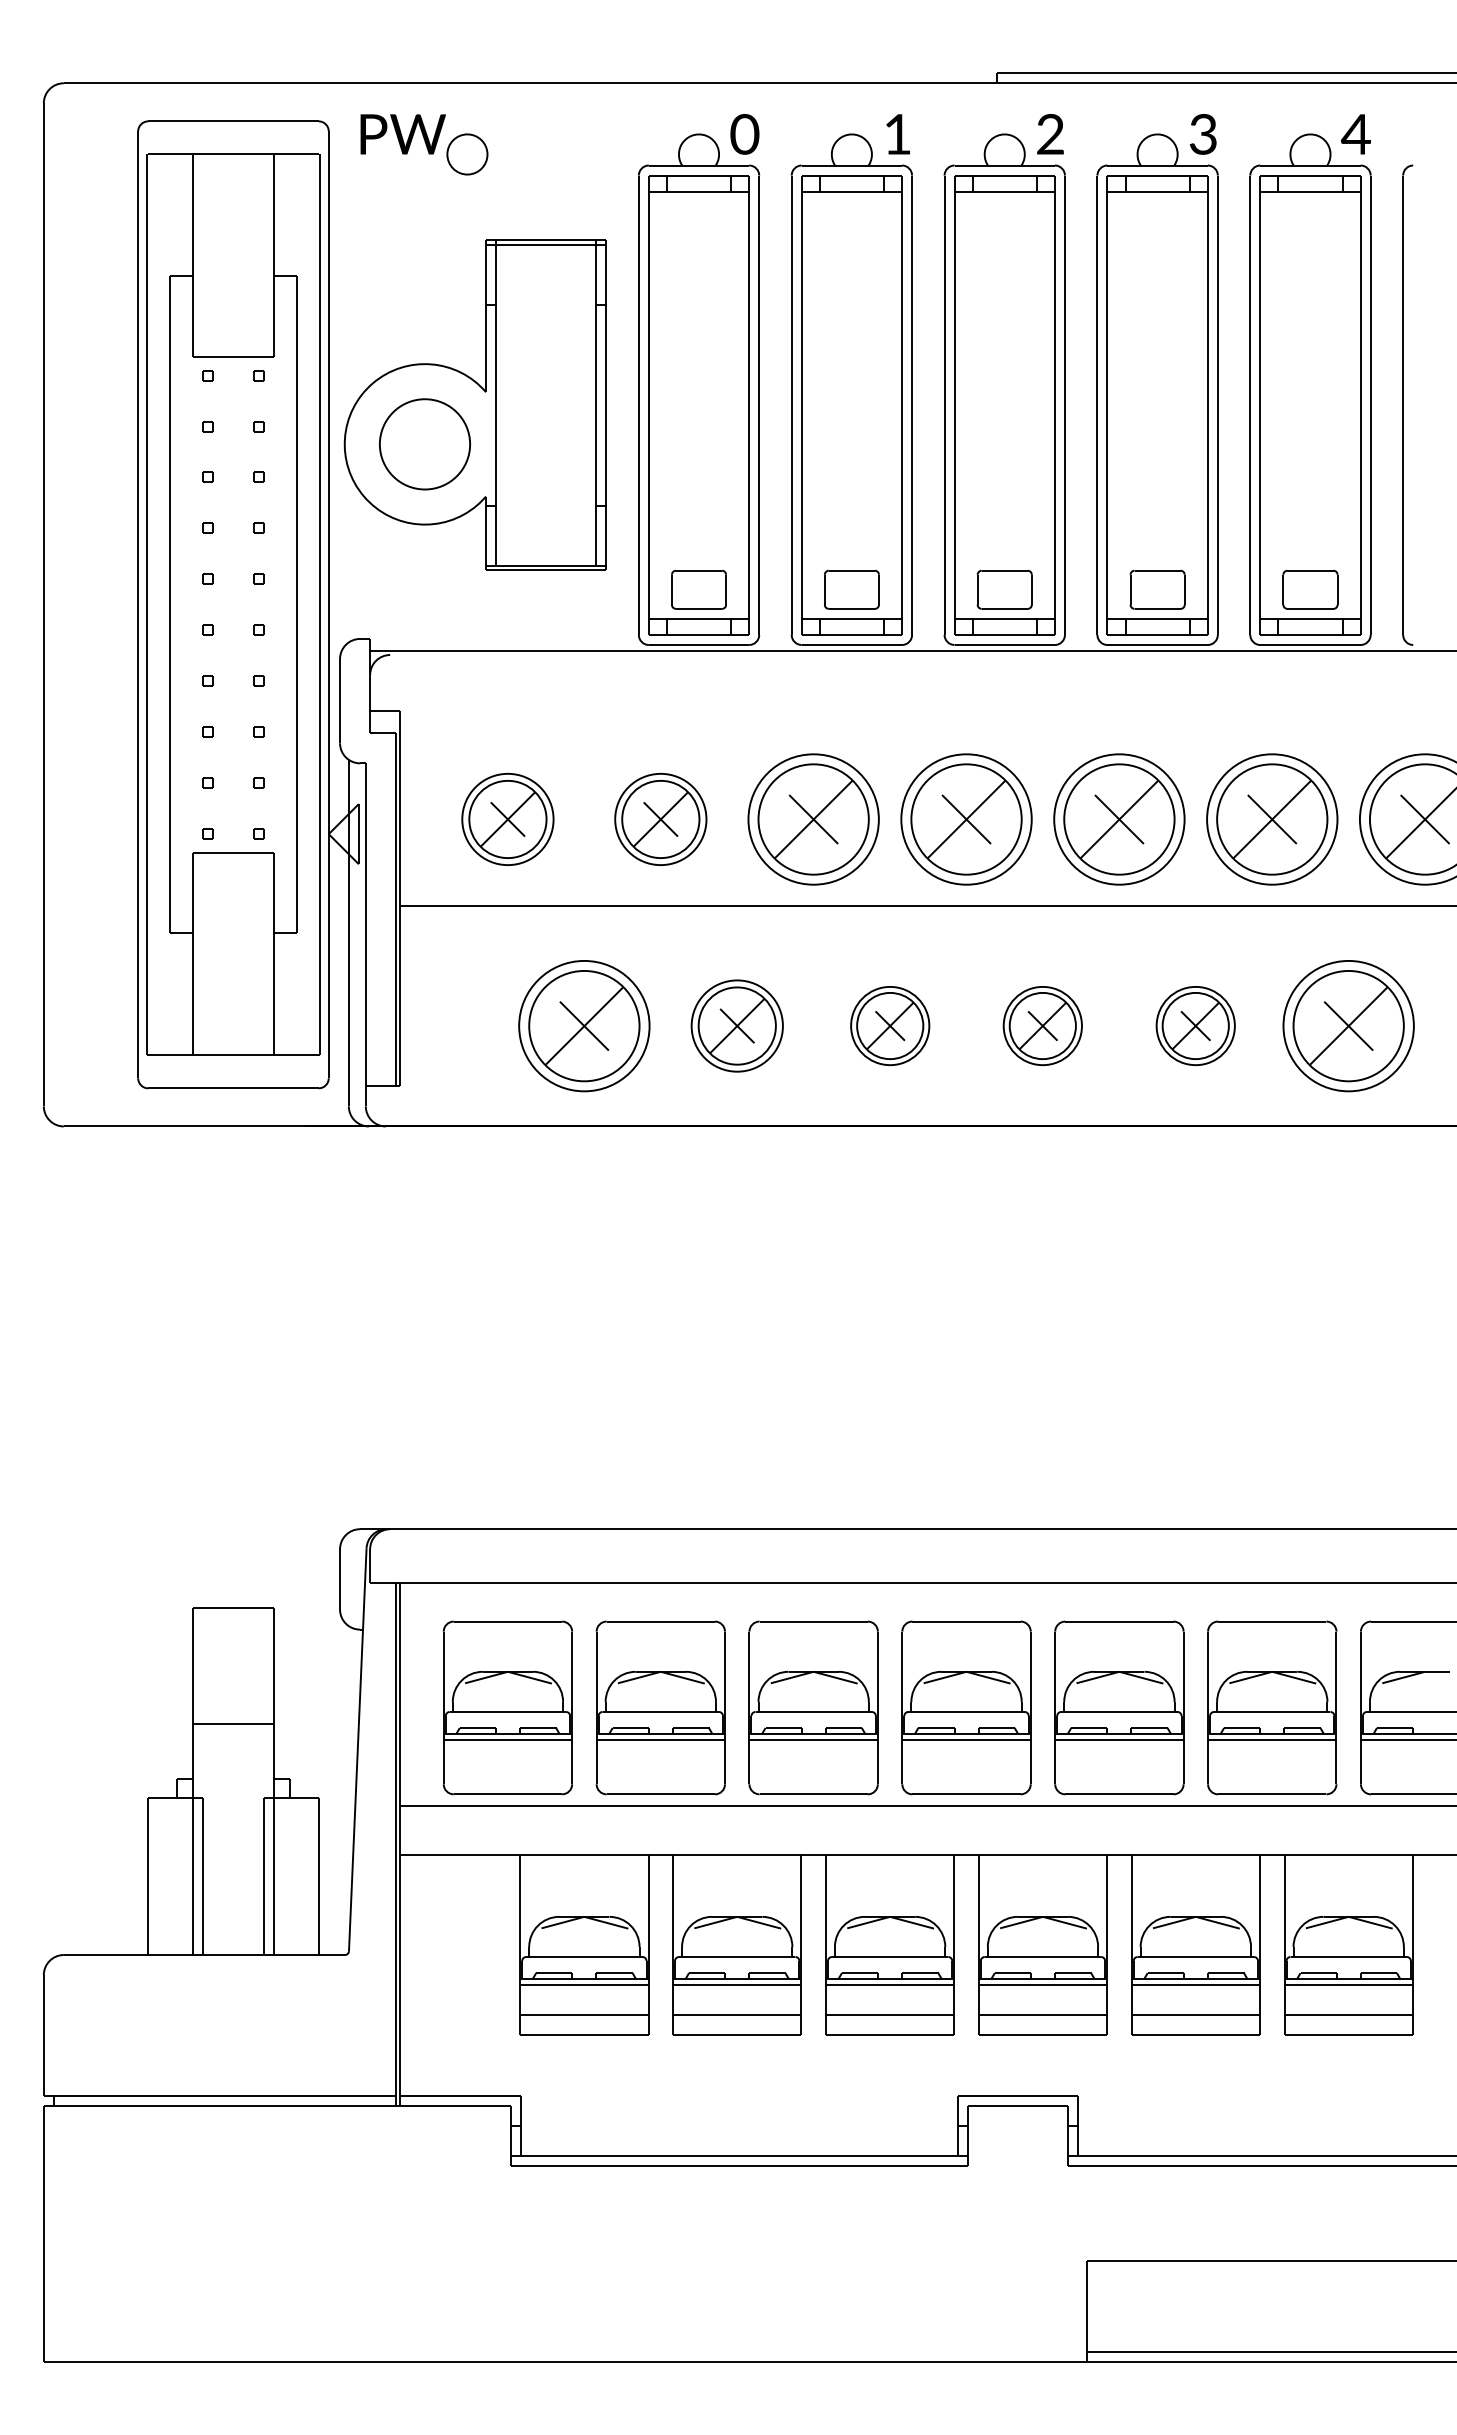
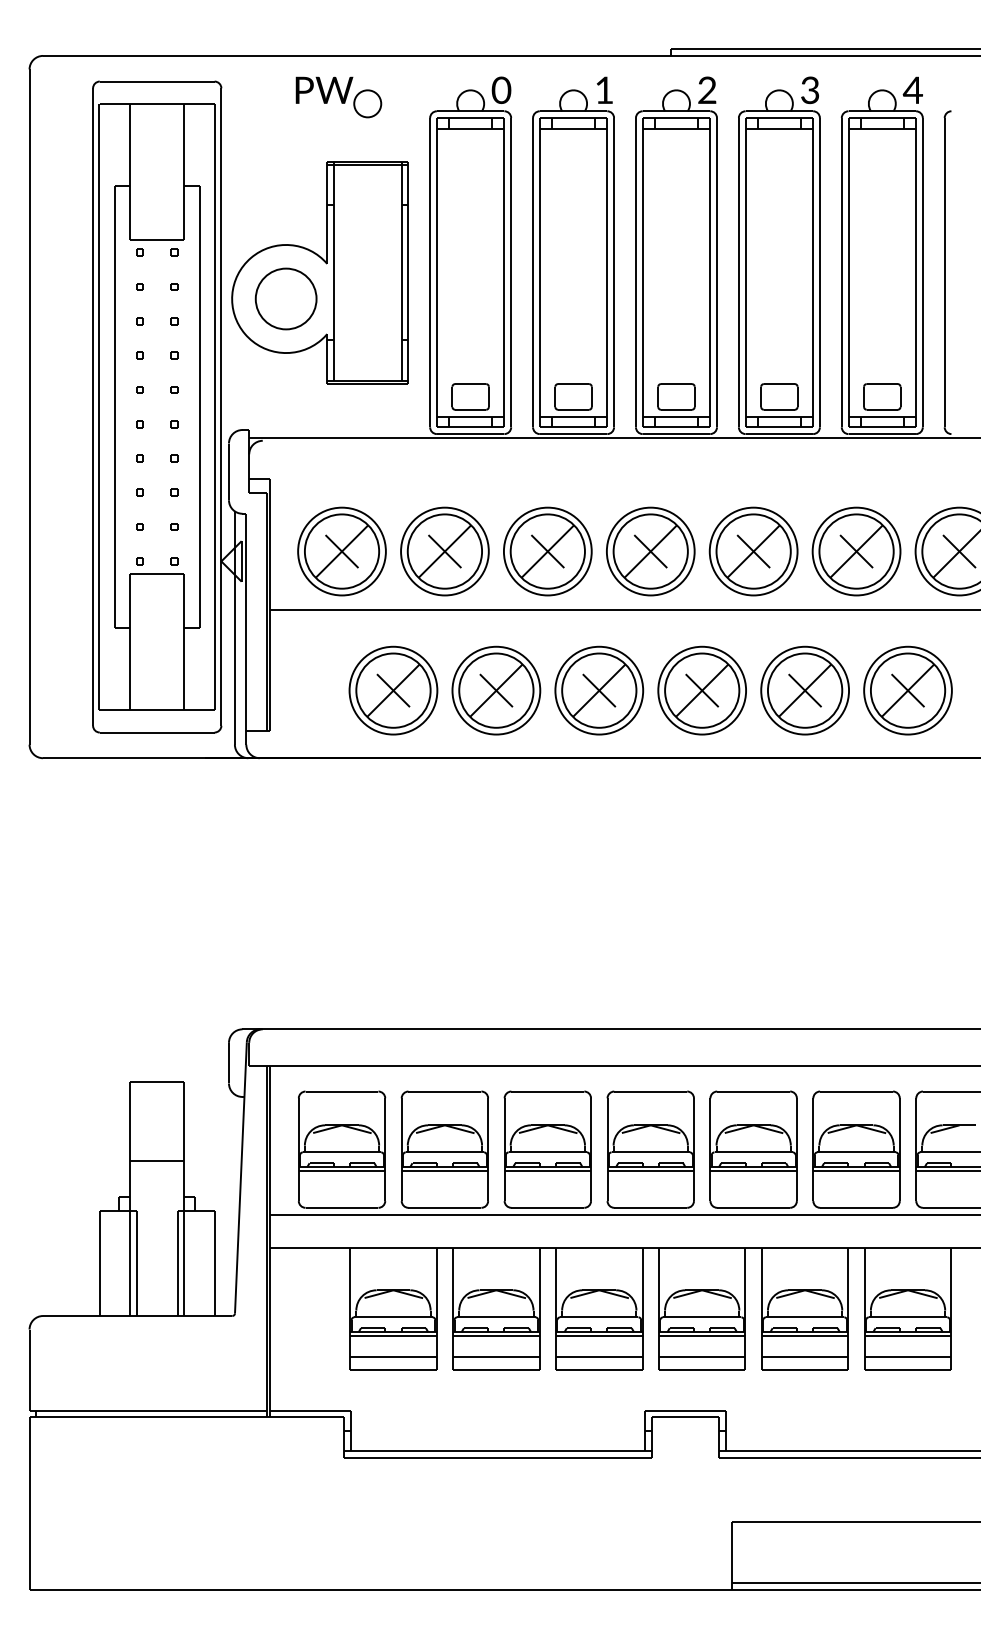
part: (423, 145) -> (338, 97), moved
part: (507, 819) -> (341, 551), size x1.43
part: (660, 819) -> (444, 551), size x1.43
part: (737, 1025) -> (496, 690), size x1.43
part: (890, 1025) -> (599, 690), size x1.67
part: (1041, 1025) -> (701, 690), size x1.67
part: (1194, 1025) -> (804, 690), size x1.67

